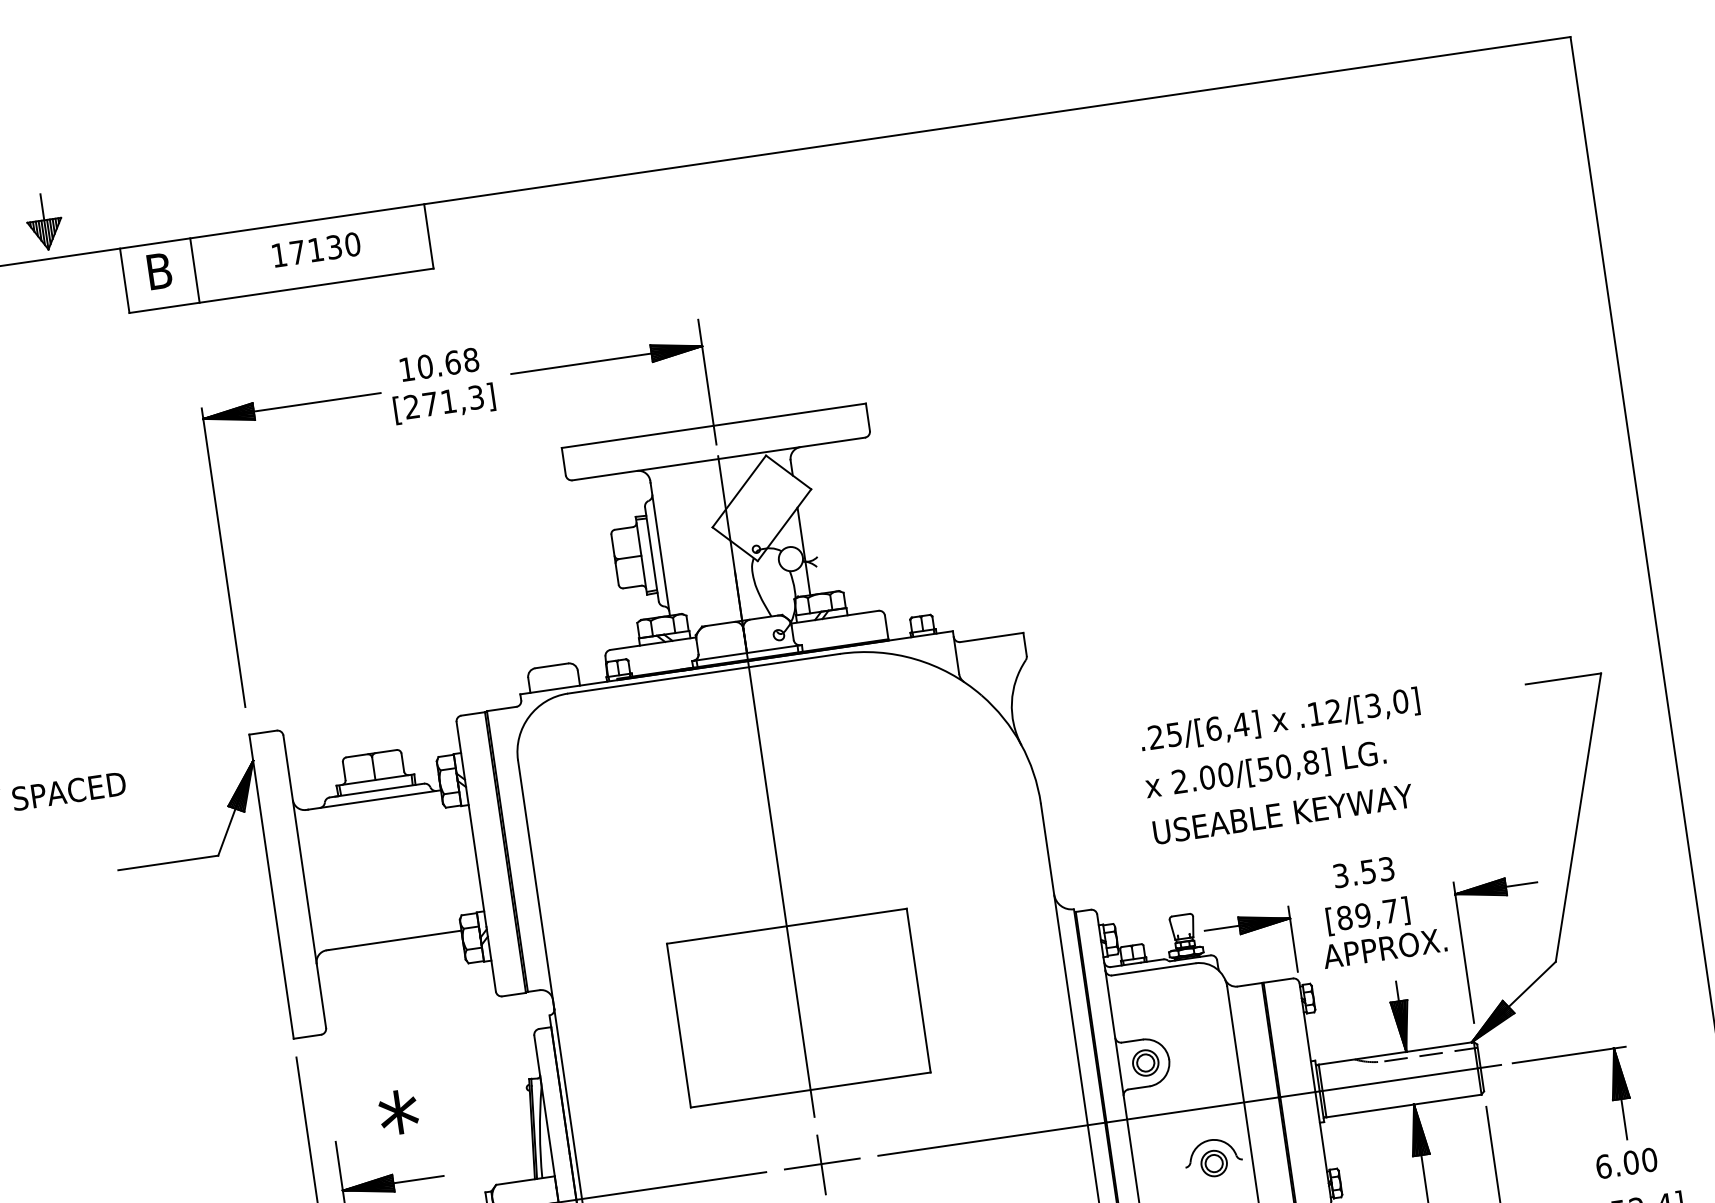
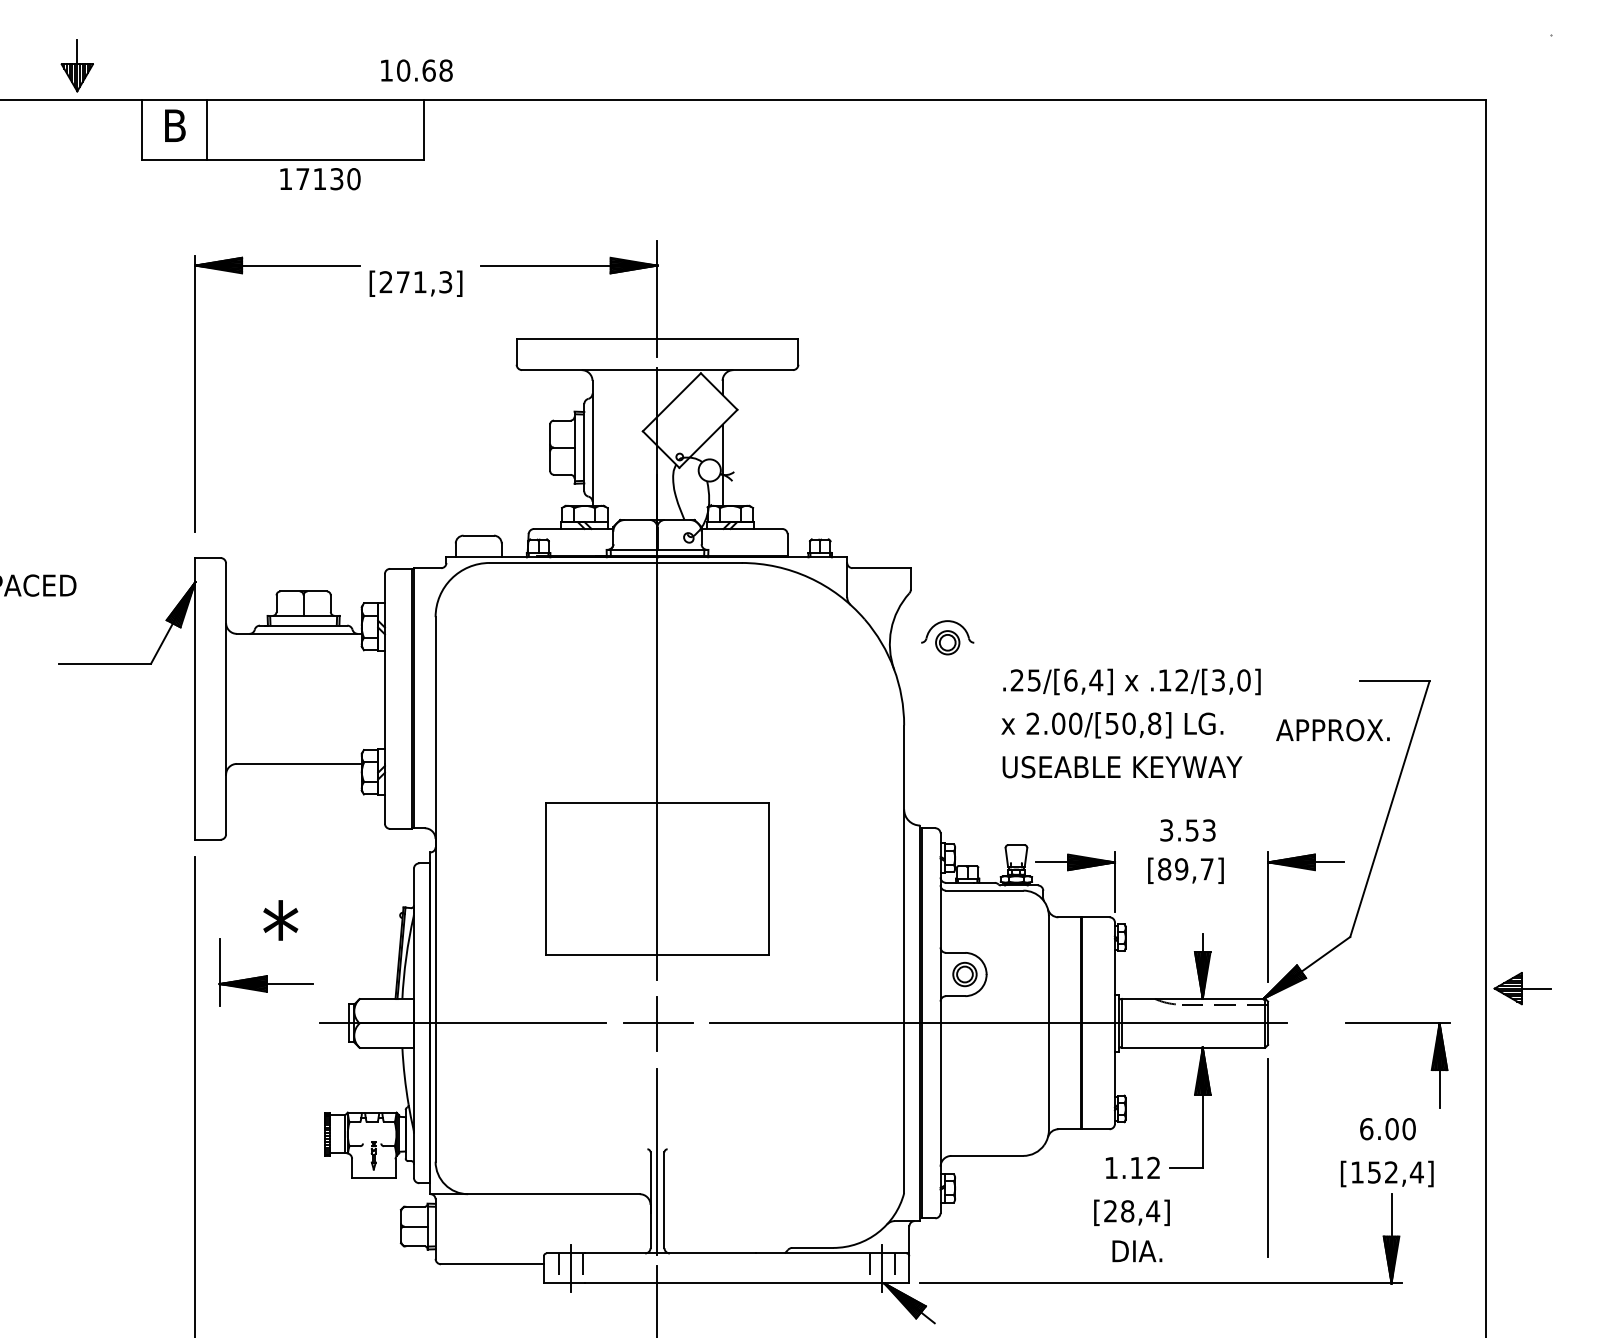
text: (316, 250) -> (320, 179), moved
text: (439, 364) -> (416, 70), moved
text: (1384, 948) -> (1332, 730), moved
part: (1611, 1100) -> (1430, 1070), moved
part: (1213, 1157) -> (947, 637), moved

